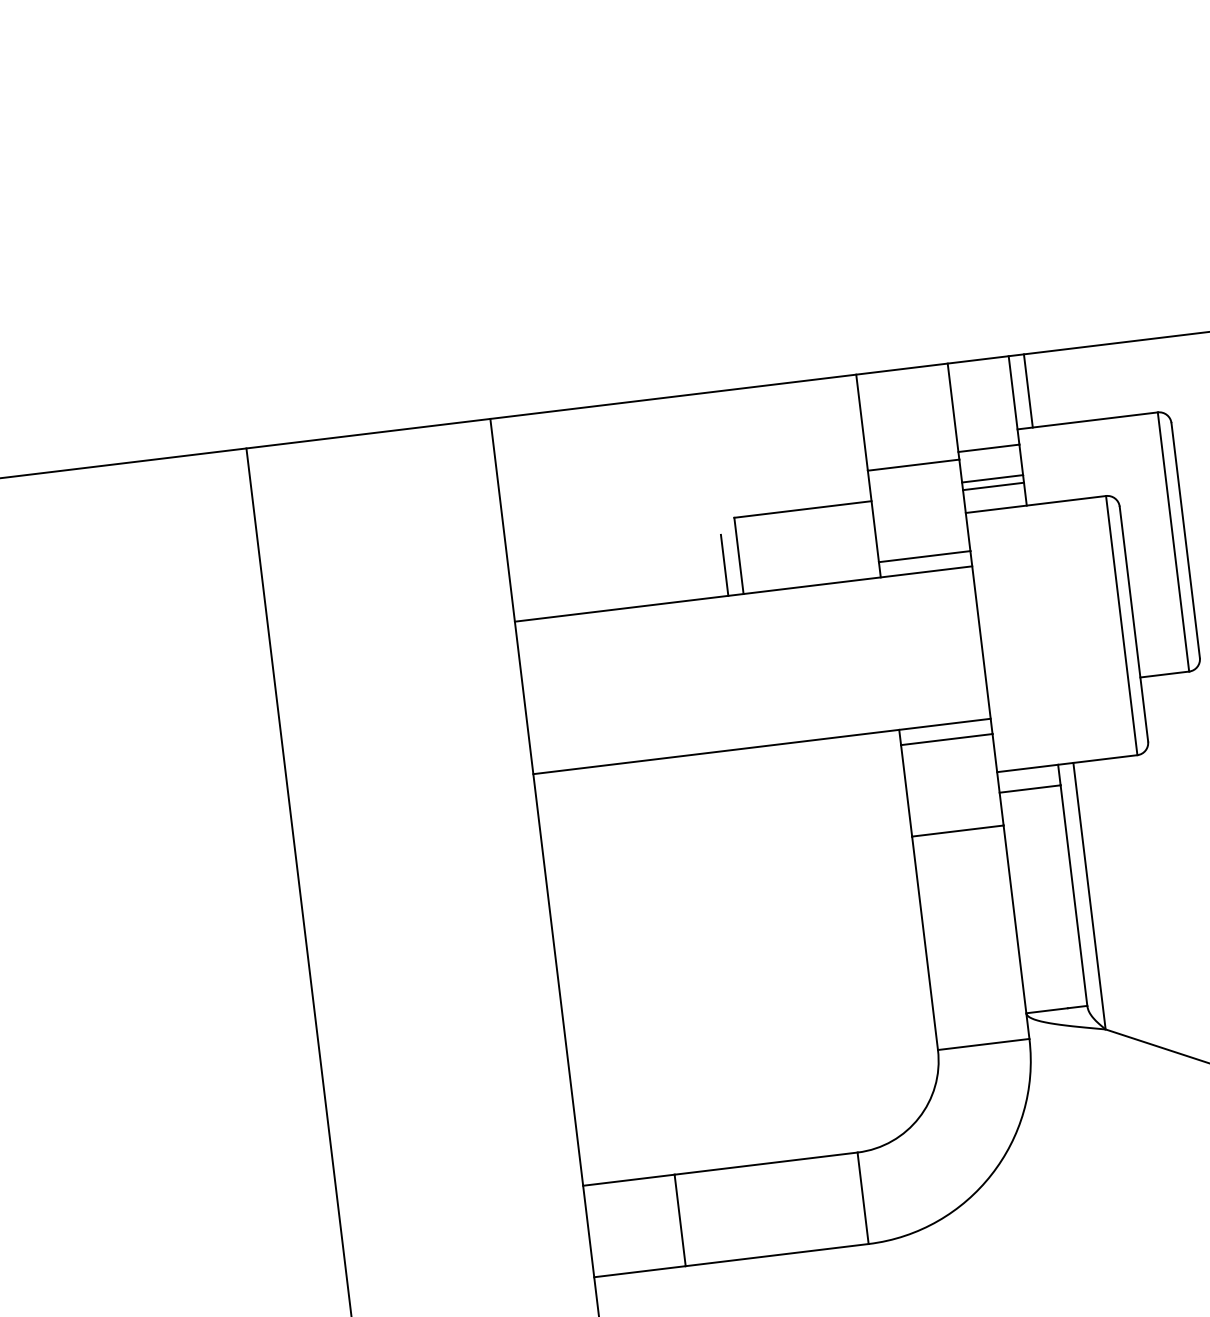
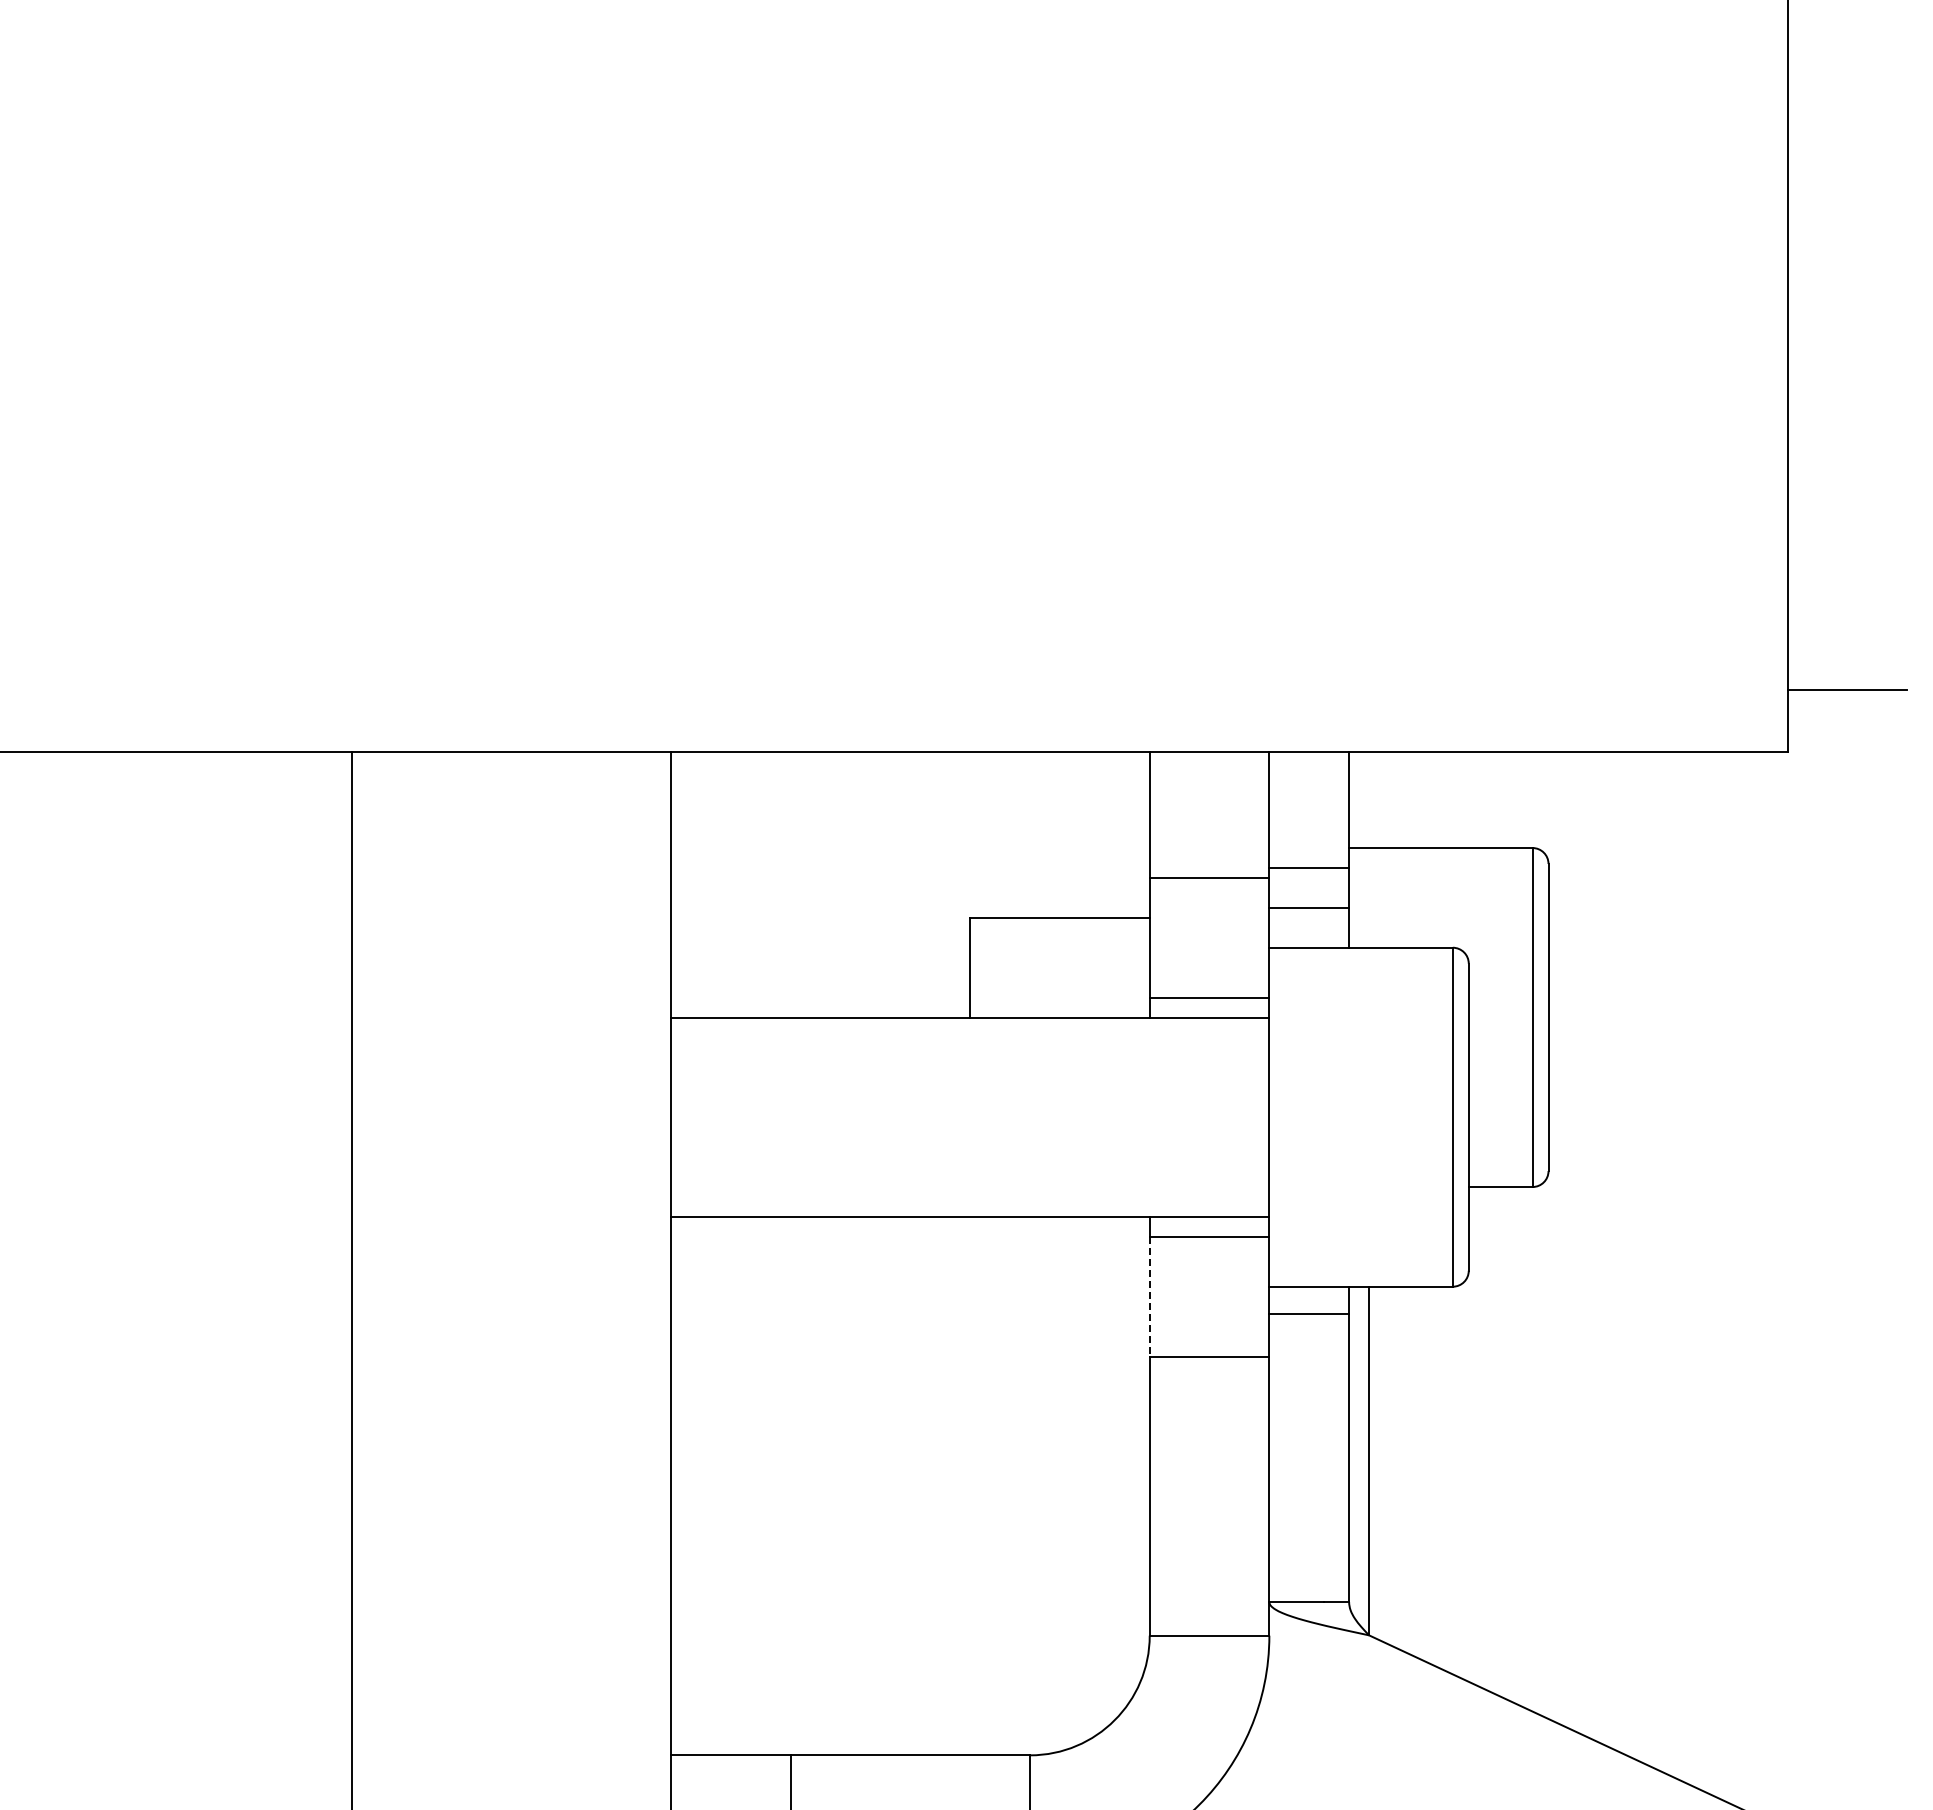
line: (1028, 391) -> (1369, 800), removed
line: (993, 486) -> (1309, 917), removed
line: (724, 565) -> (950, 977), removed
line: (906, 790) -> (1149, 1296), solid -> dashed

